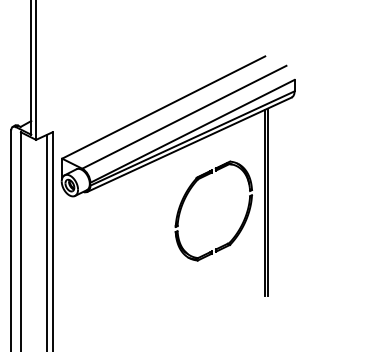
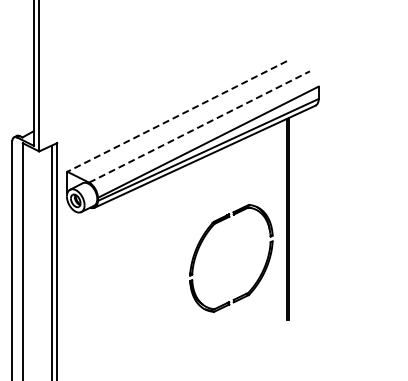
line: (163, 107) -> (177, 116), solid -> dashed
line: (184, 117) -> (199, 127), solid -> dashed
part: (240, 225) -> (260, 273), moved

